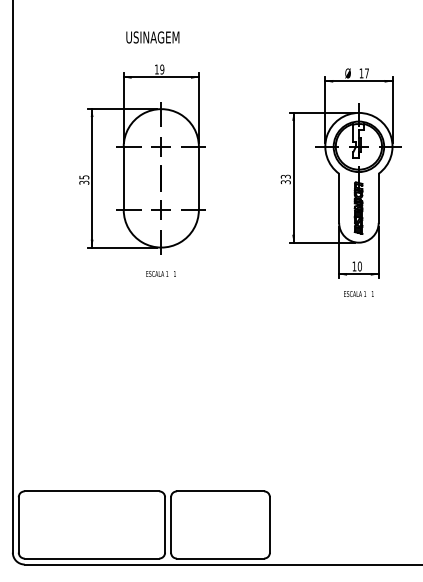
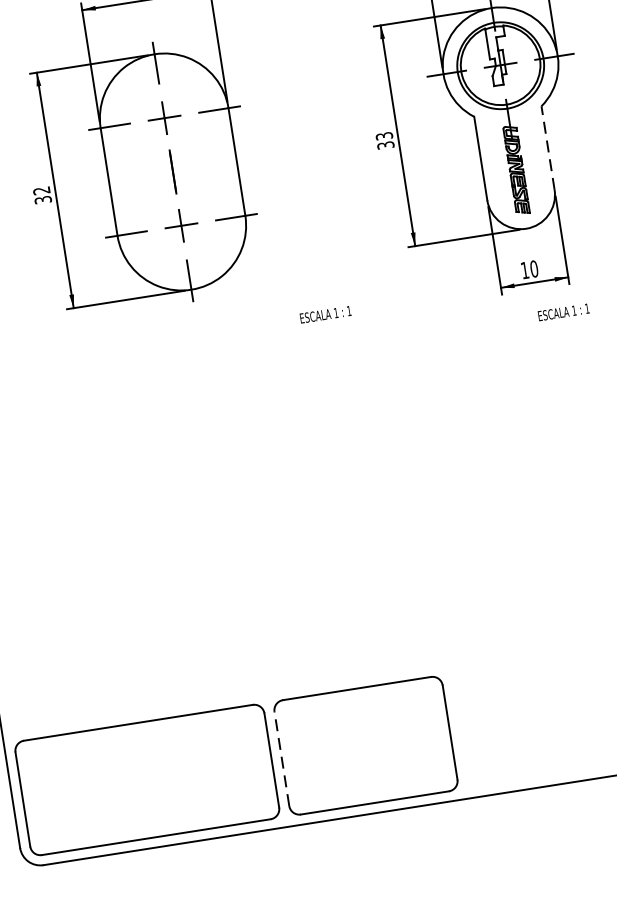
text: (84, 177) -> (42, 190), 35 -> 32
line: (378, 198) -> (547, 148), solid -> dashed
text: (160, 273) -> (324, 314), moved
text: (358, 293) -> (562, 311), moved
line: (171, 524) -> (282, 757), solid -> dashed

